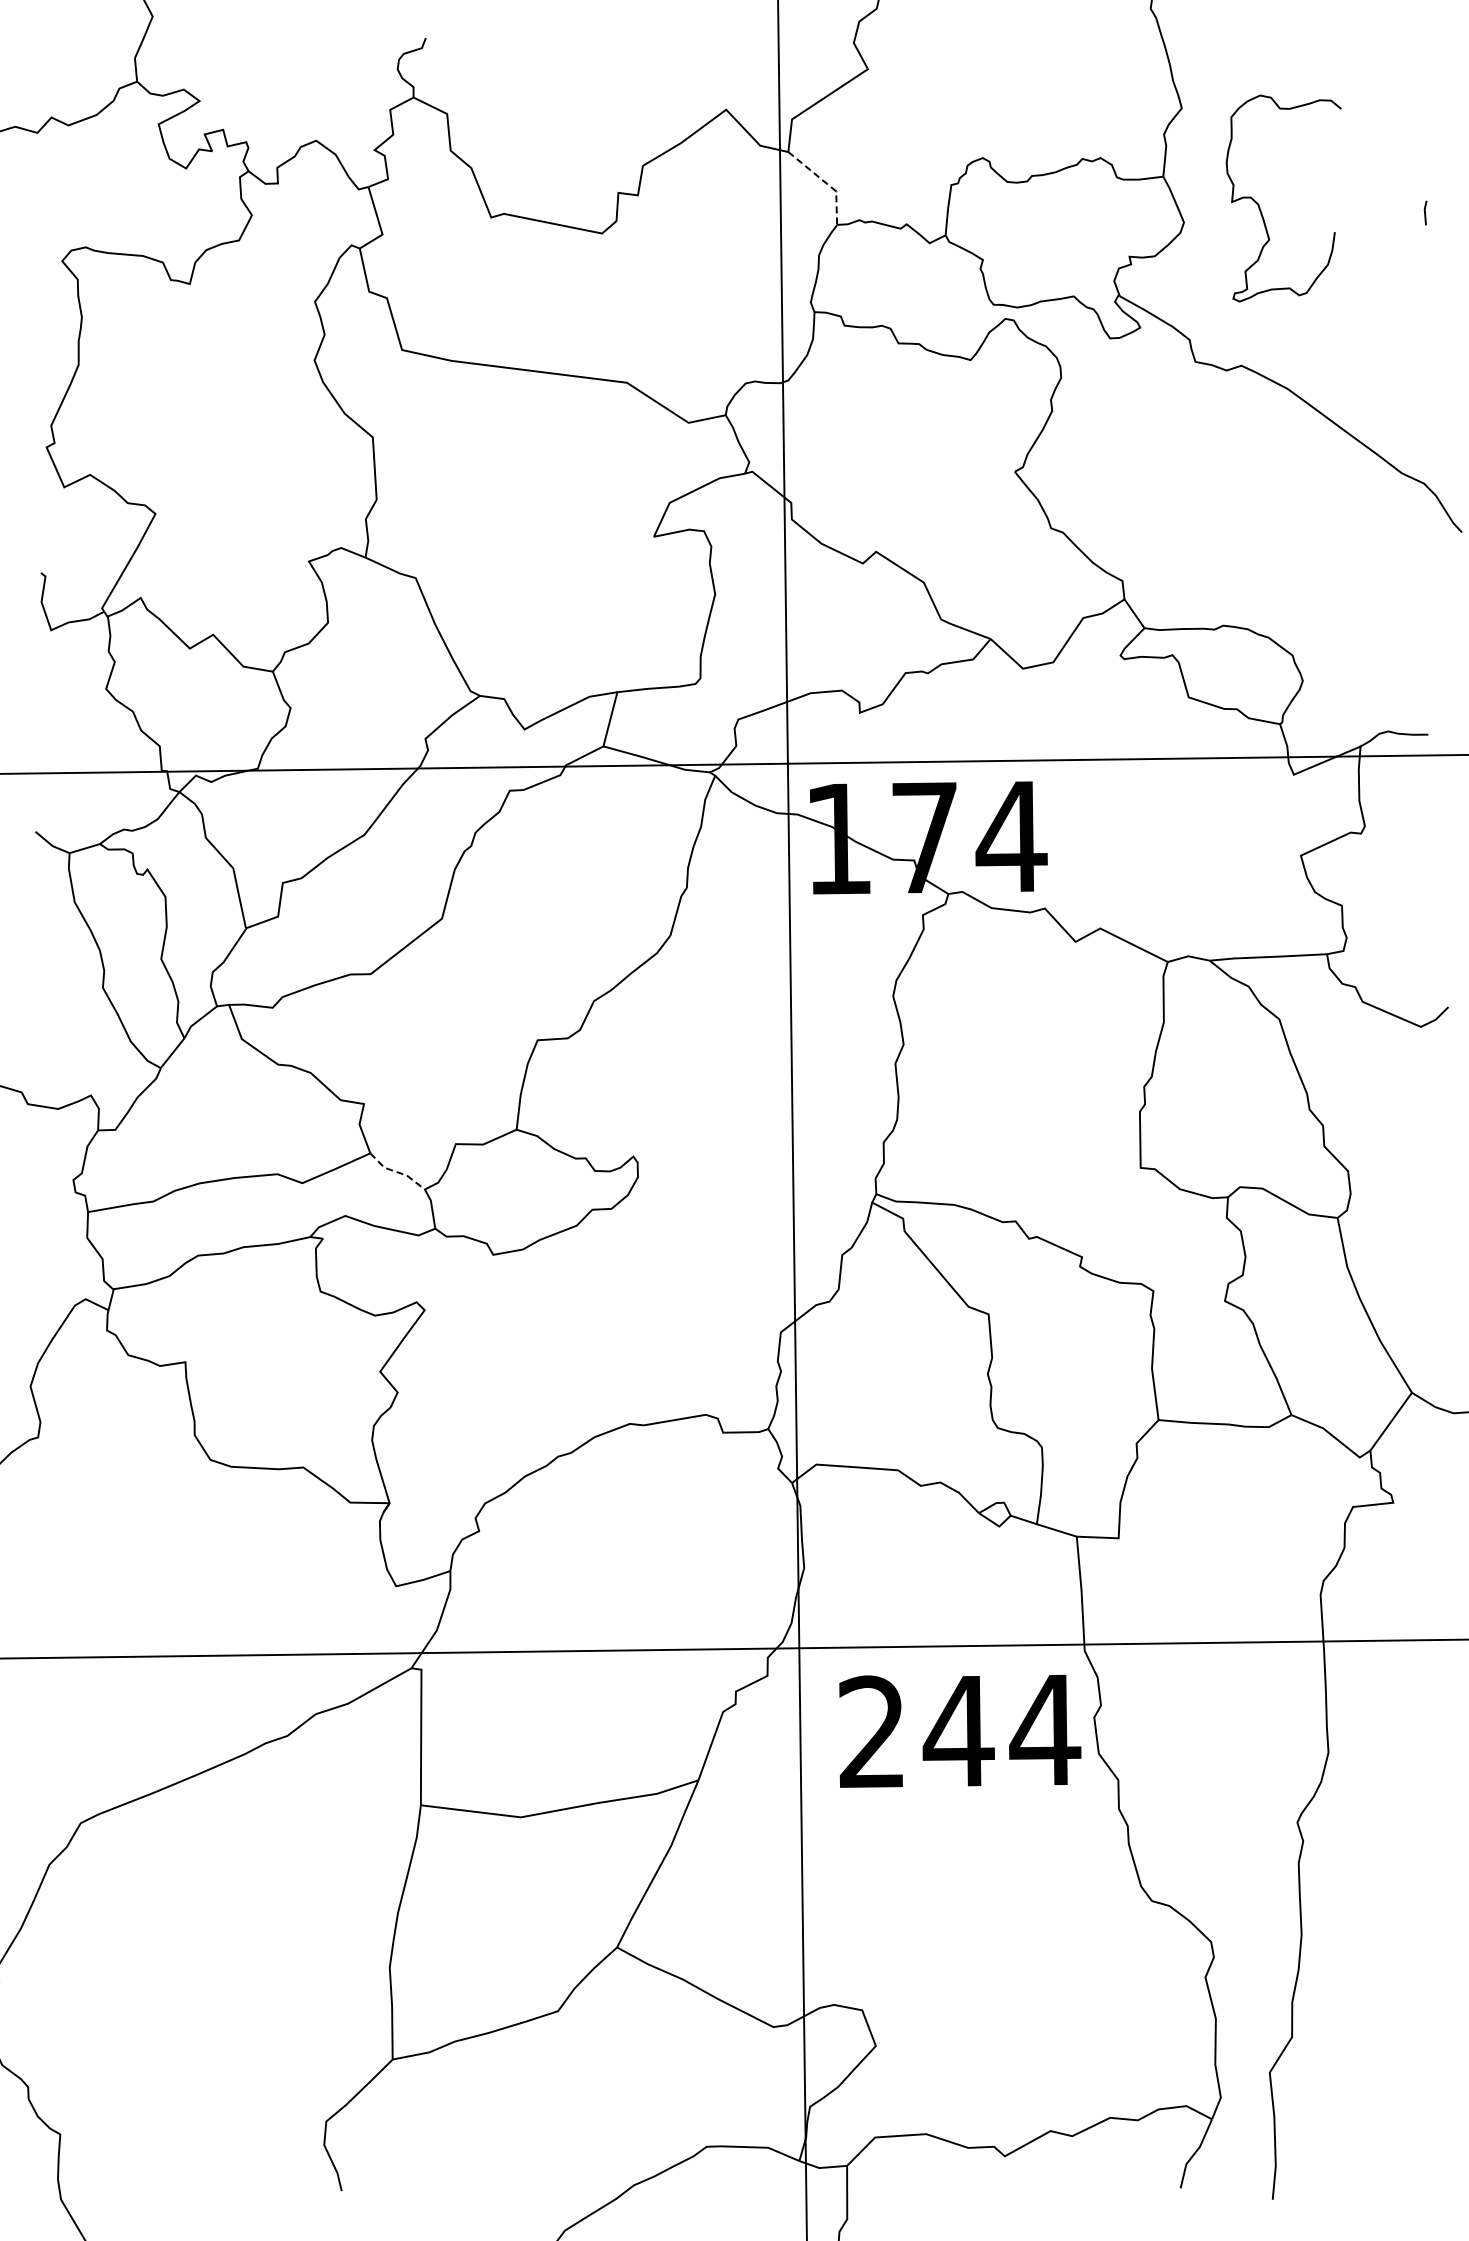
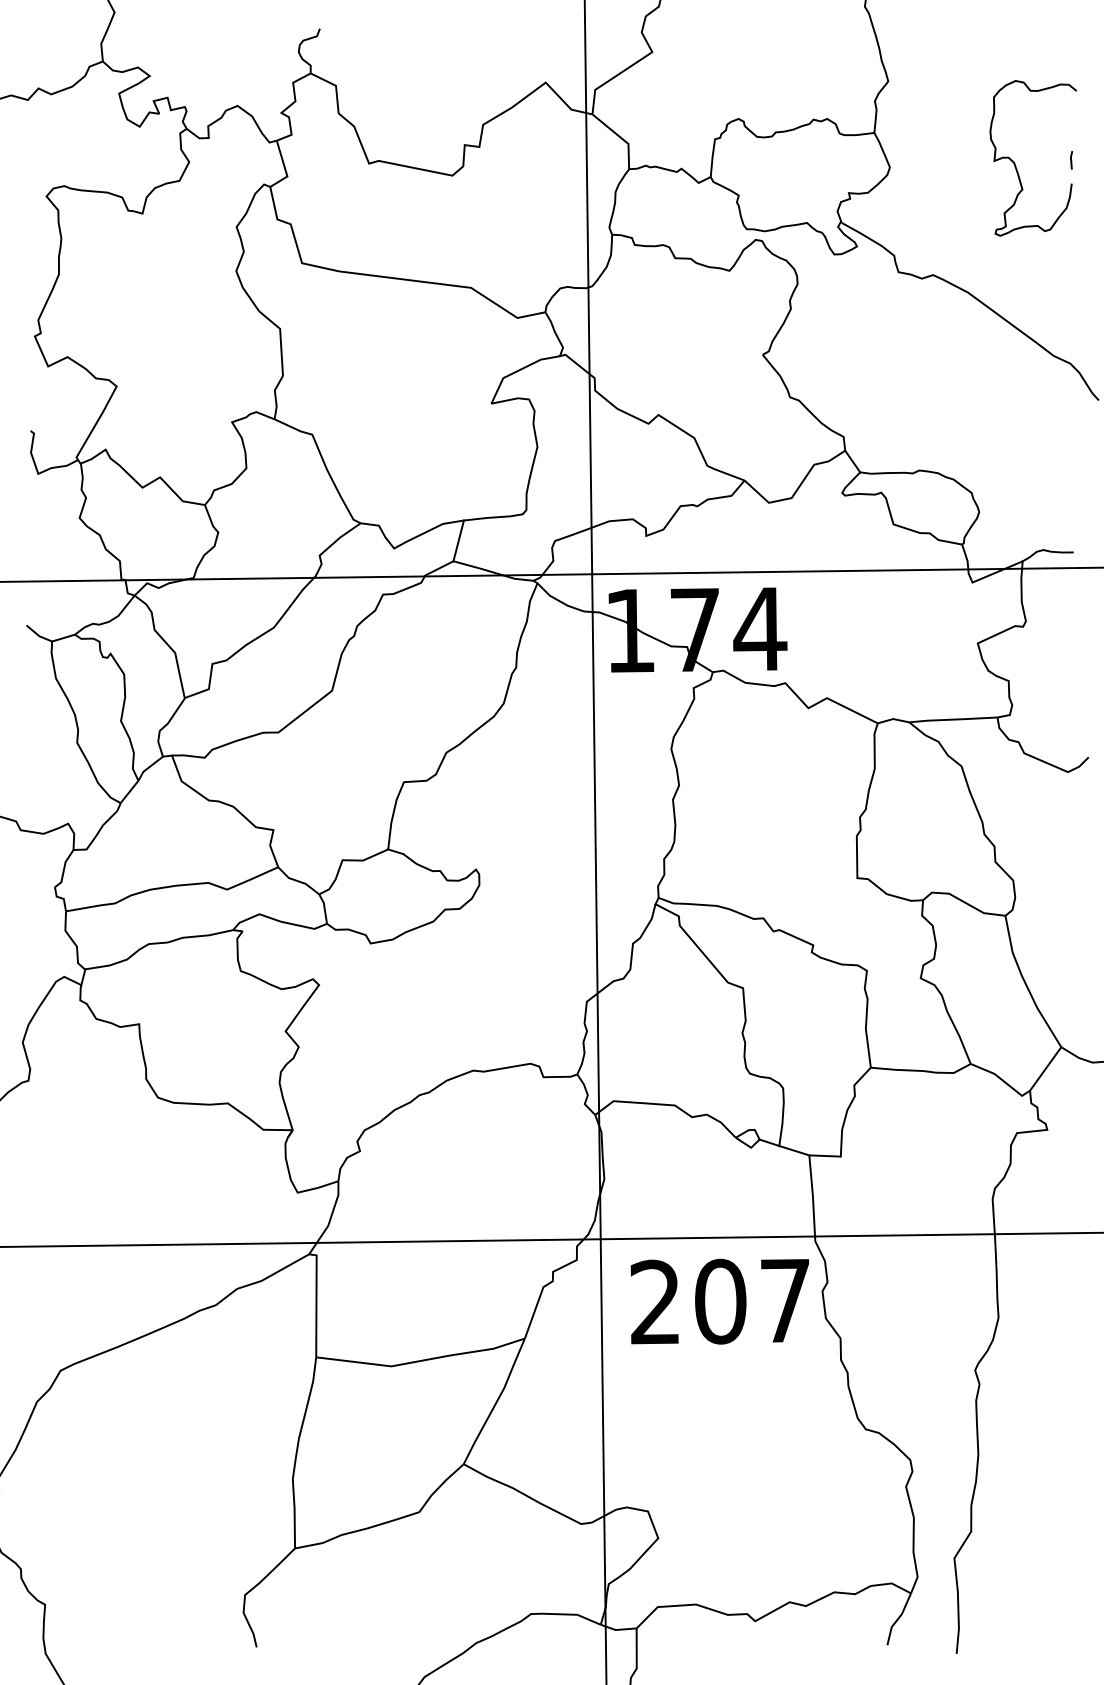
line: (826, 183) -> (621, 138), dashed -> solid
curve: (1260, 207) -> (1015, 165), moved
line: (396, 1171) -> (297, 880), dashed -> solid
text: (1001, 1731) -> (752, 1301), 244 -> 207

